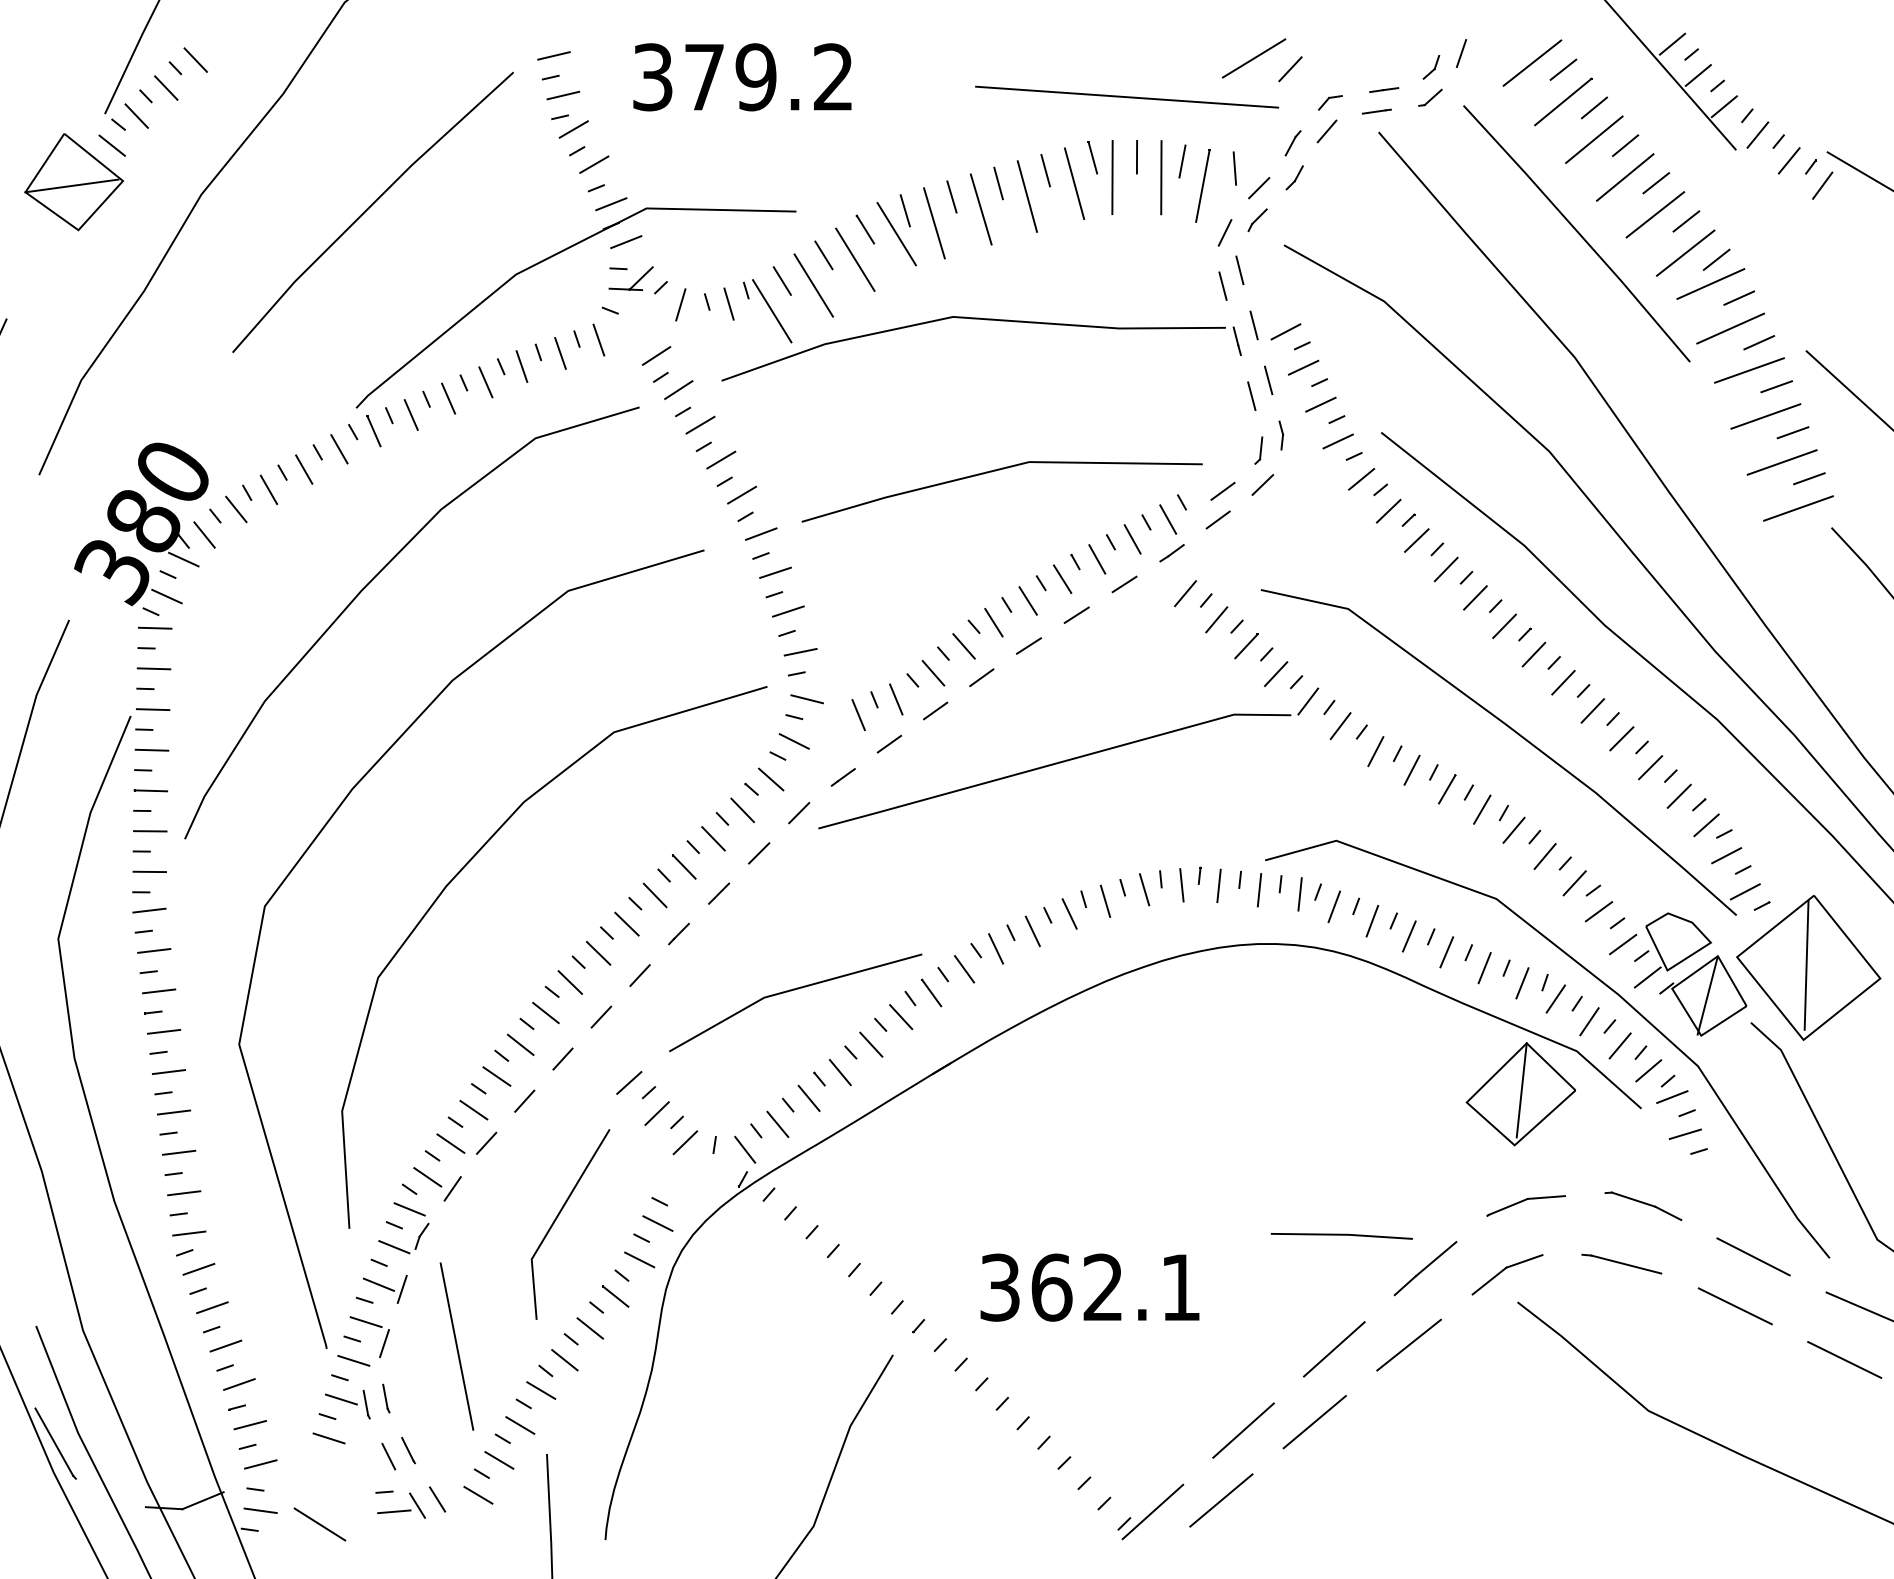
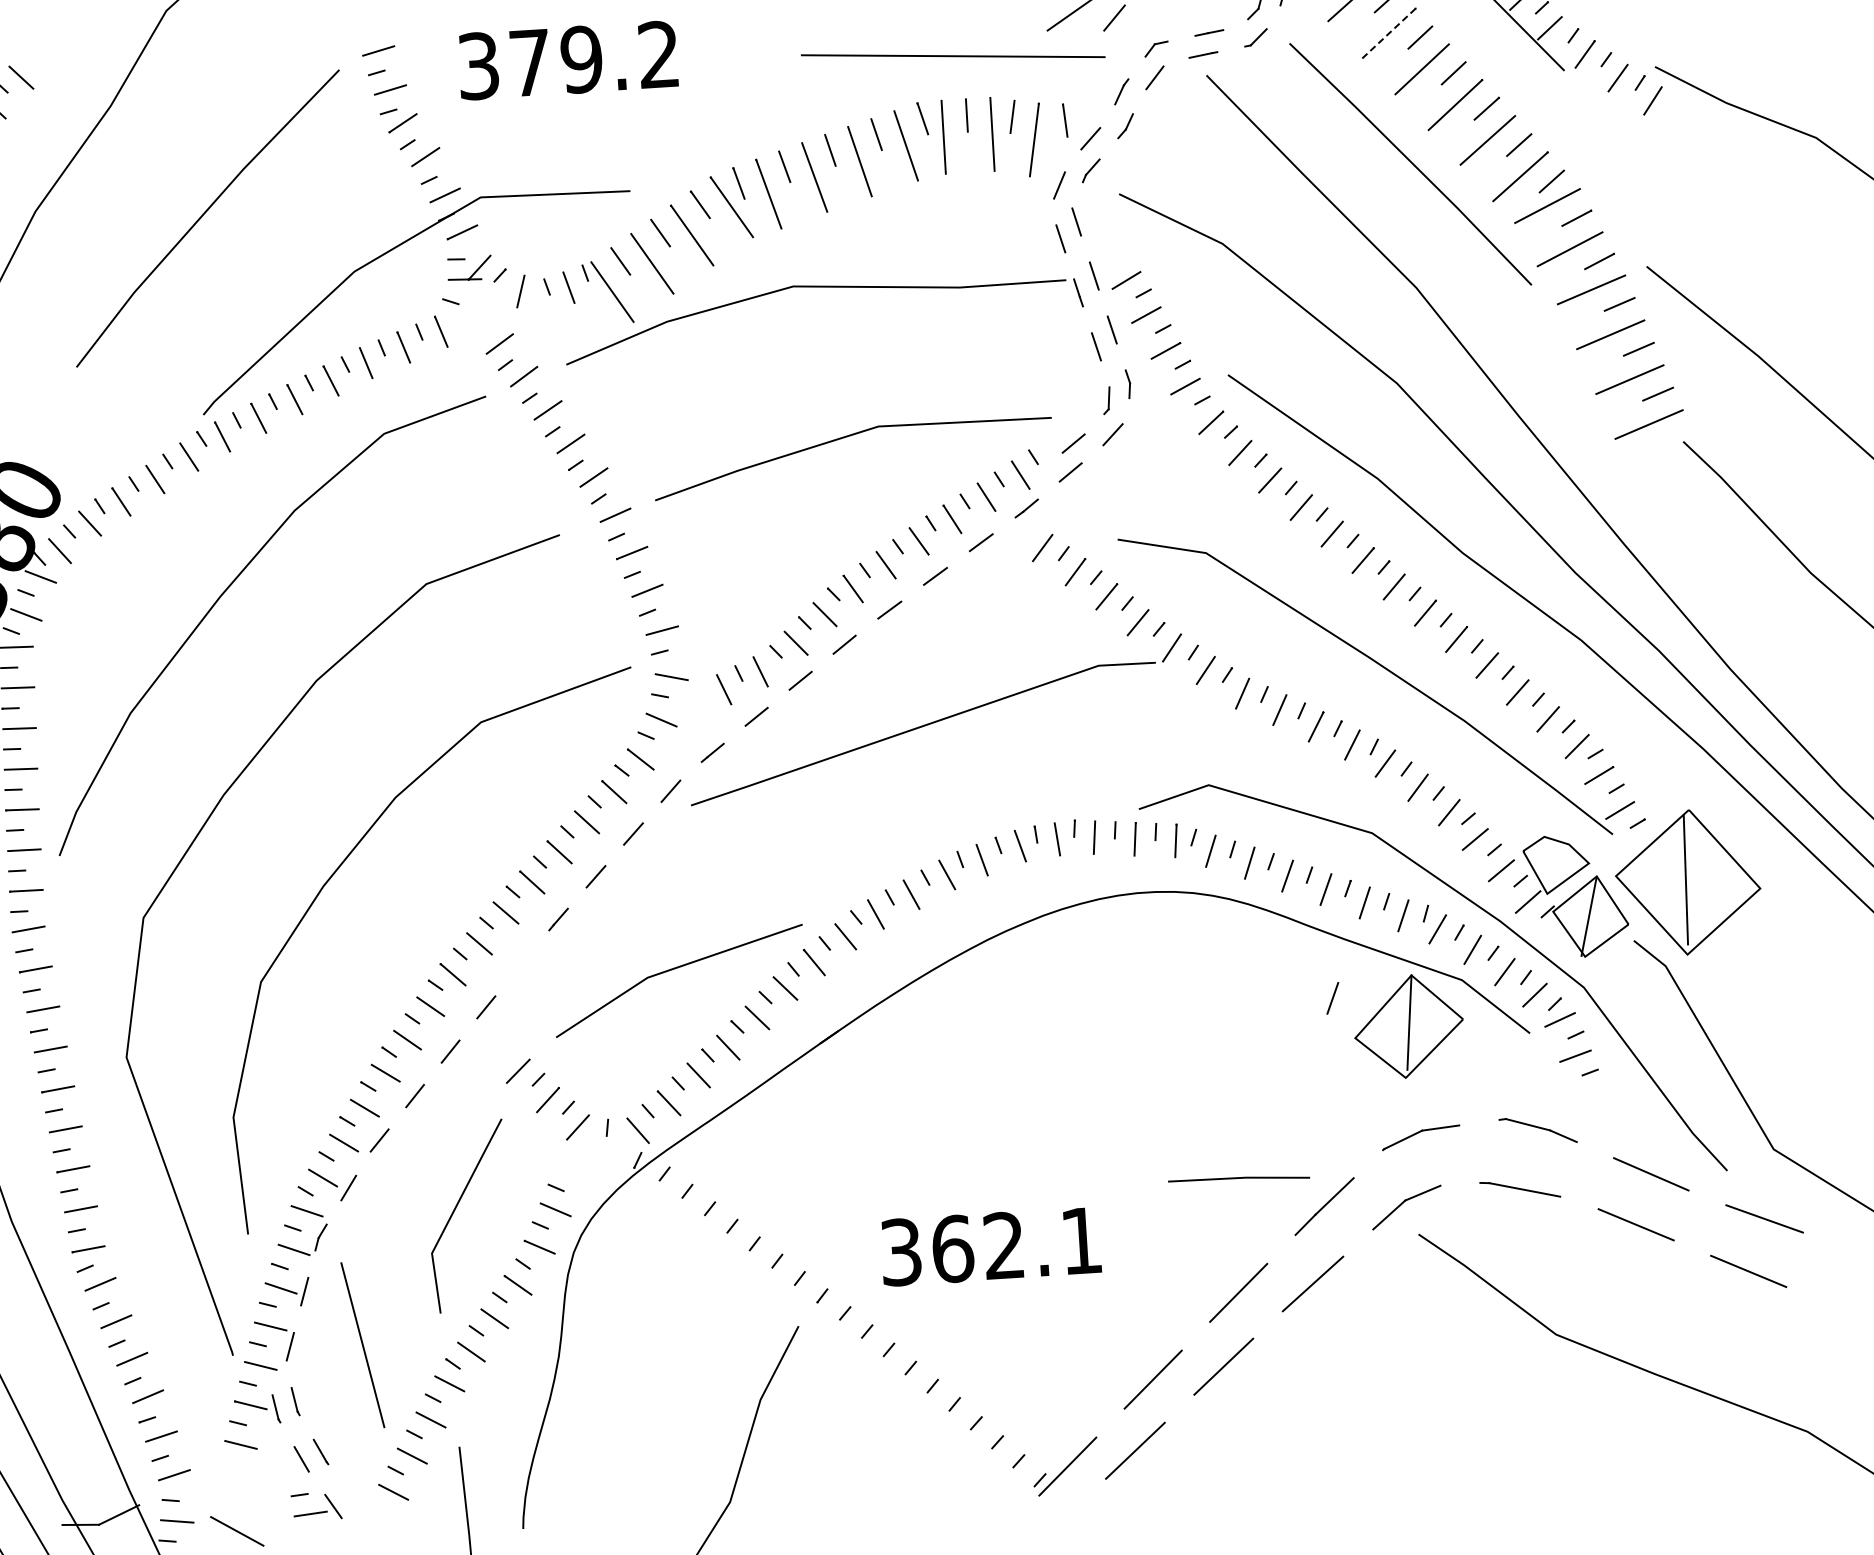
line: (1563, 101) -> (1389, 33), solid -> dashed
line: (639, 975) -> (521, 963), removed
line: (1446, 1061) -> (1332, 998), added
line: (437, 1499) -> (353, 1499), removed

